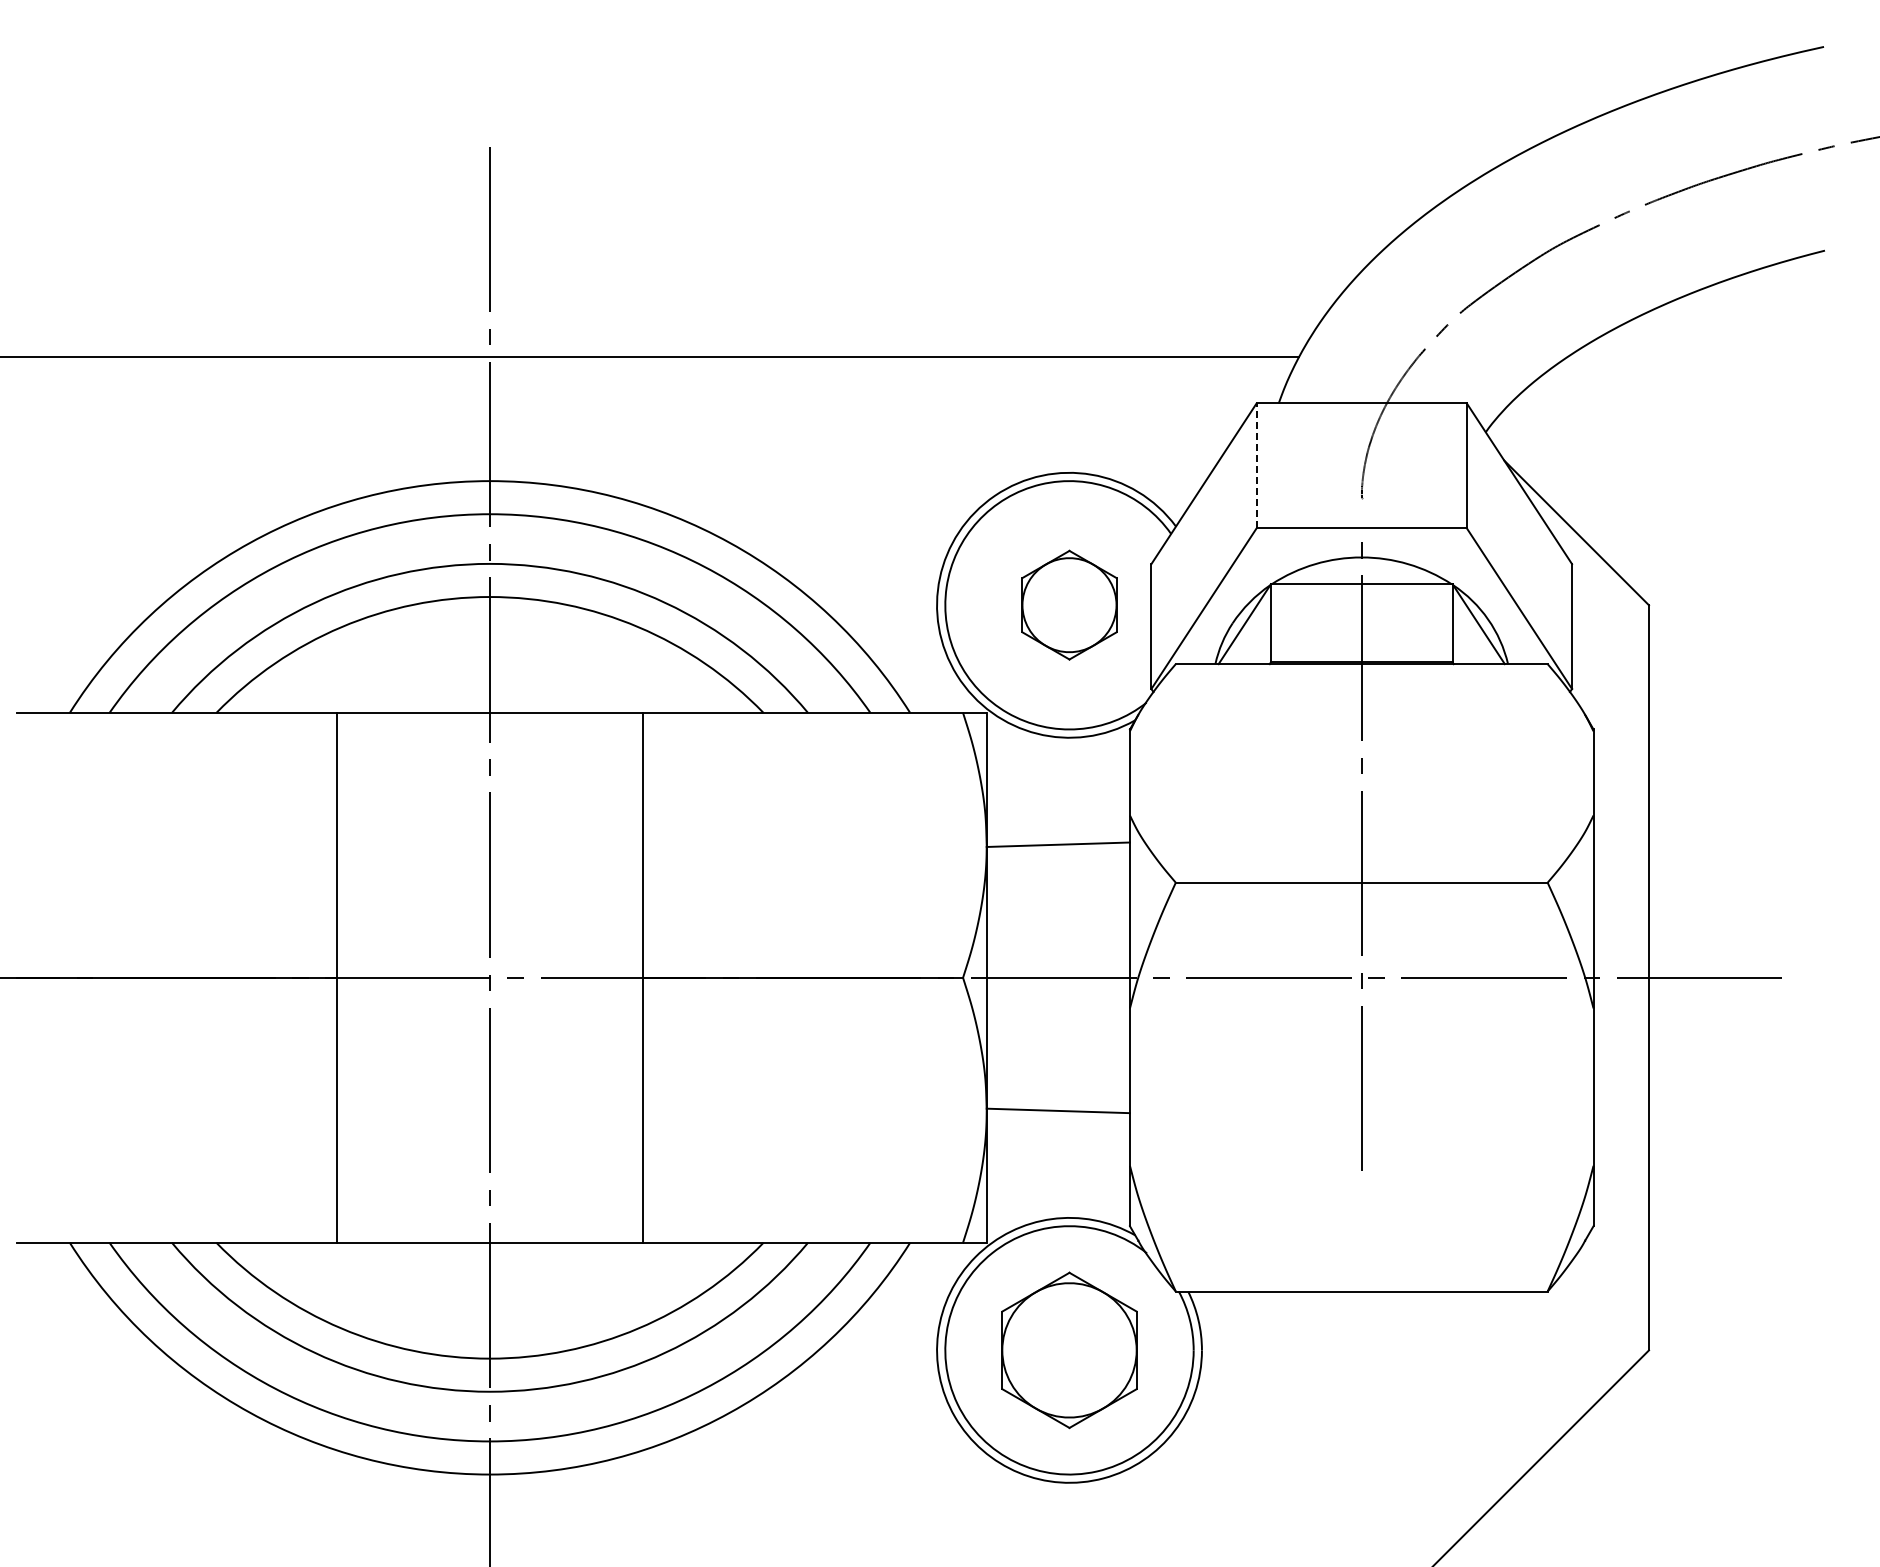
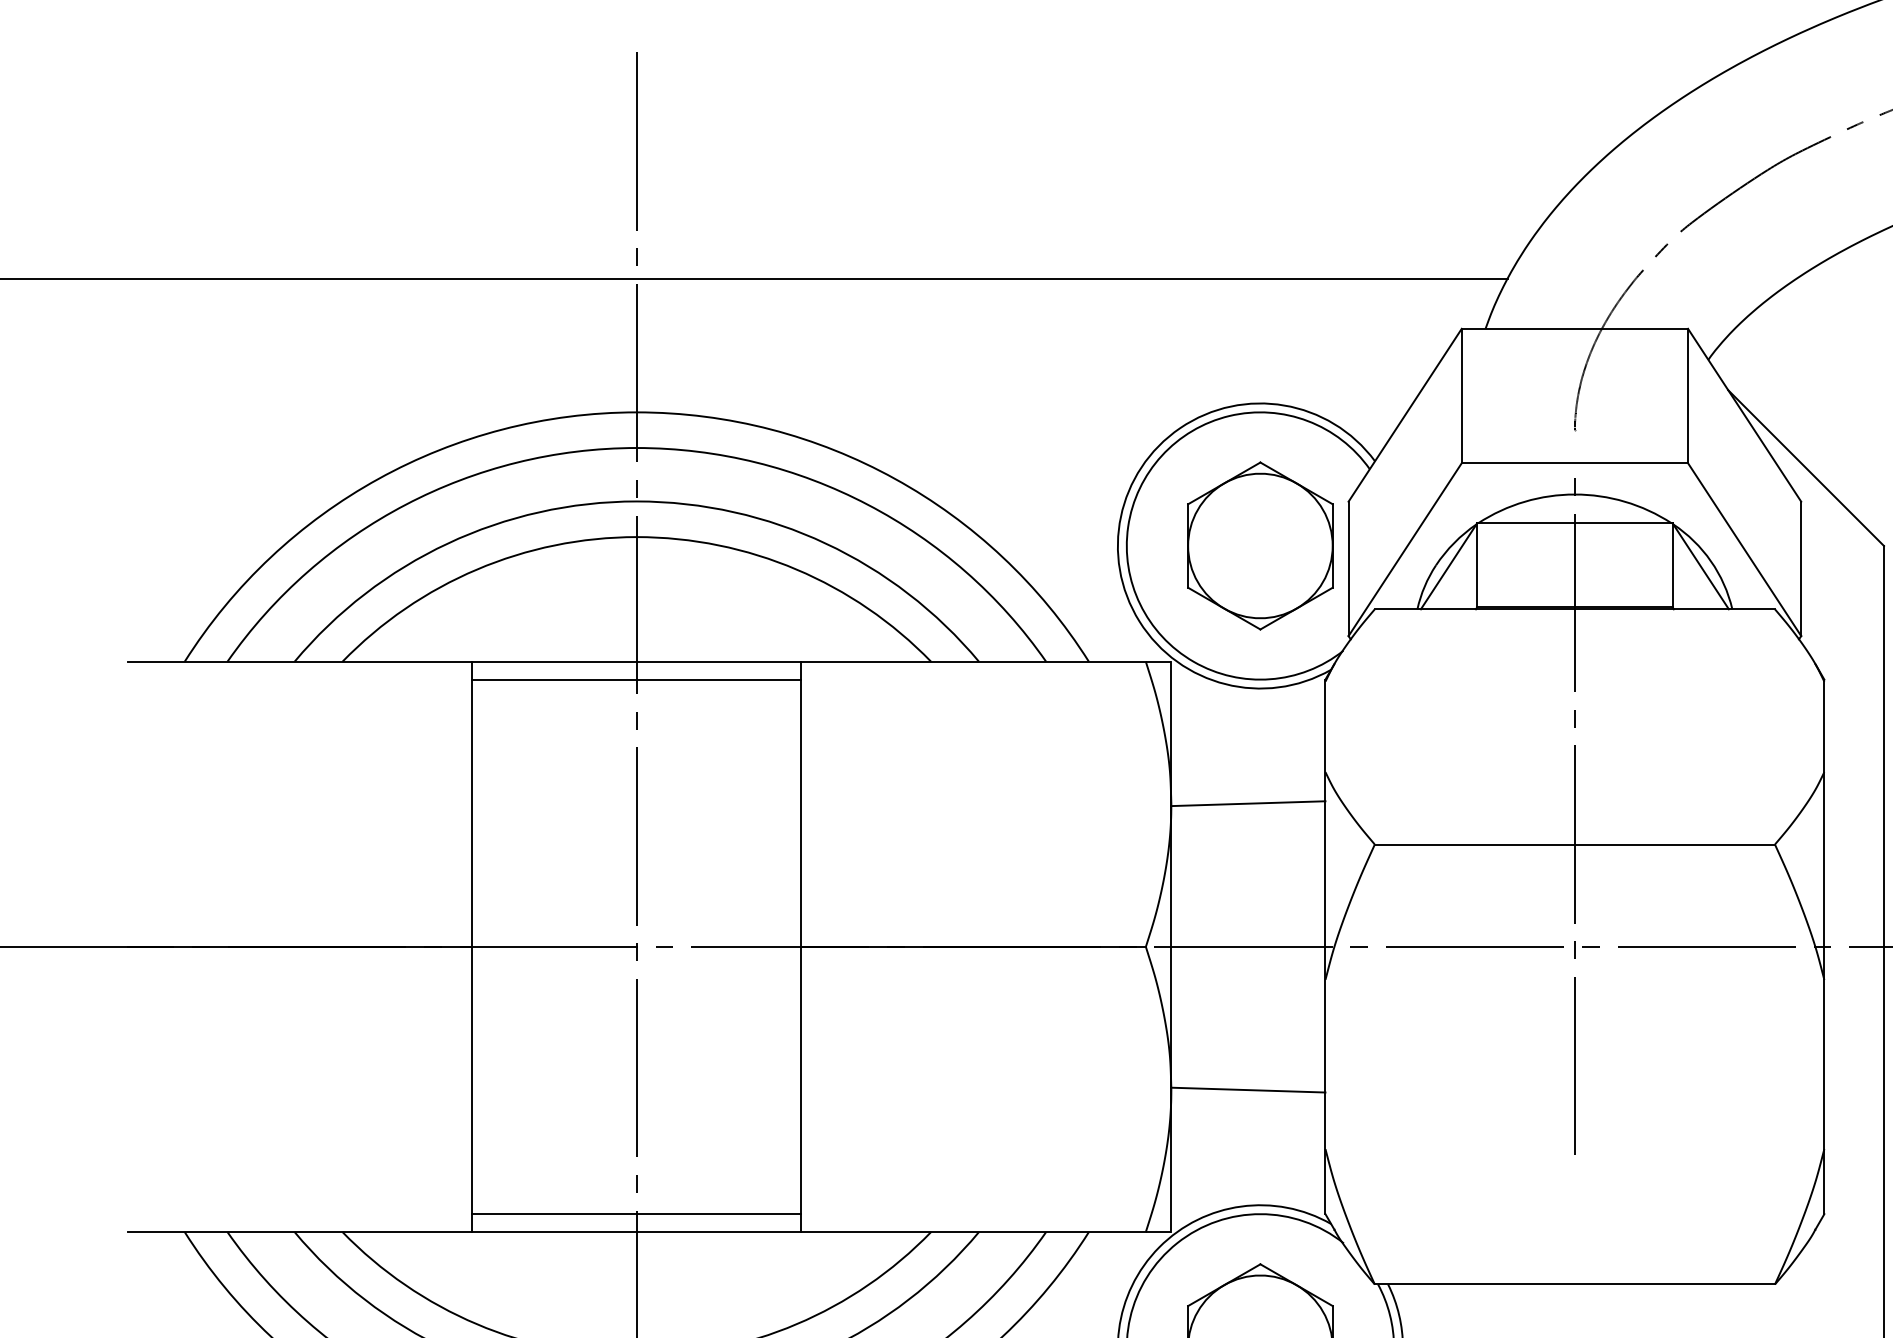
line: (1256, 465) -> (1461, 395), dashed -> solid
part: (1069, 604) -> (1260, 545), size x1.43
line: (489, 729) -> (636, 679), added
line: (489, 1226) -> (636, 1214), added

